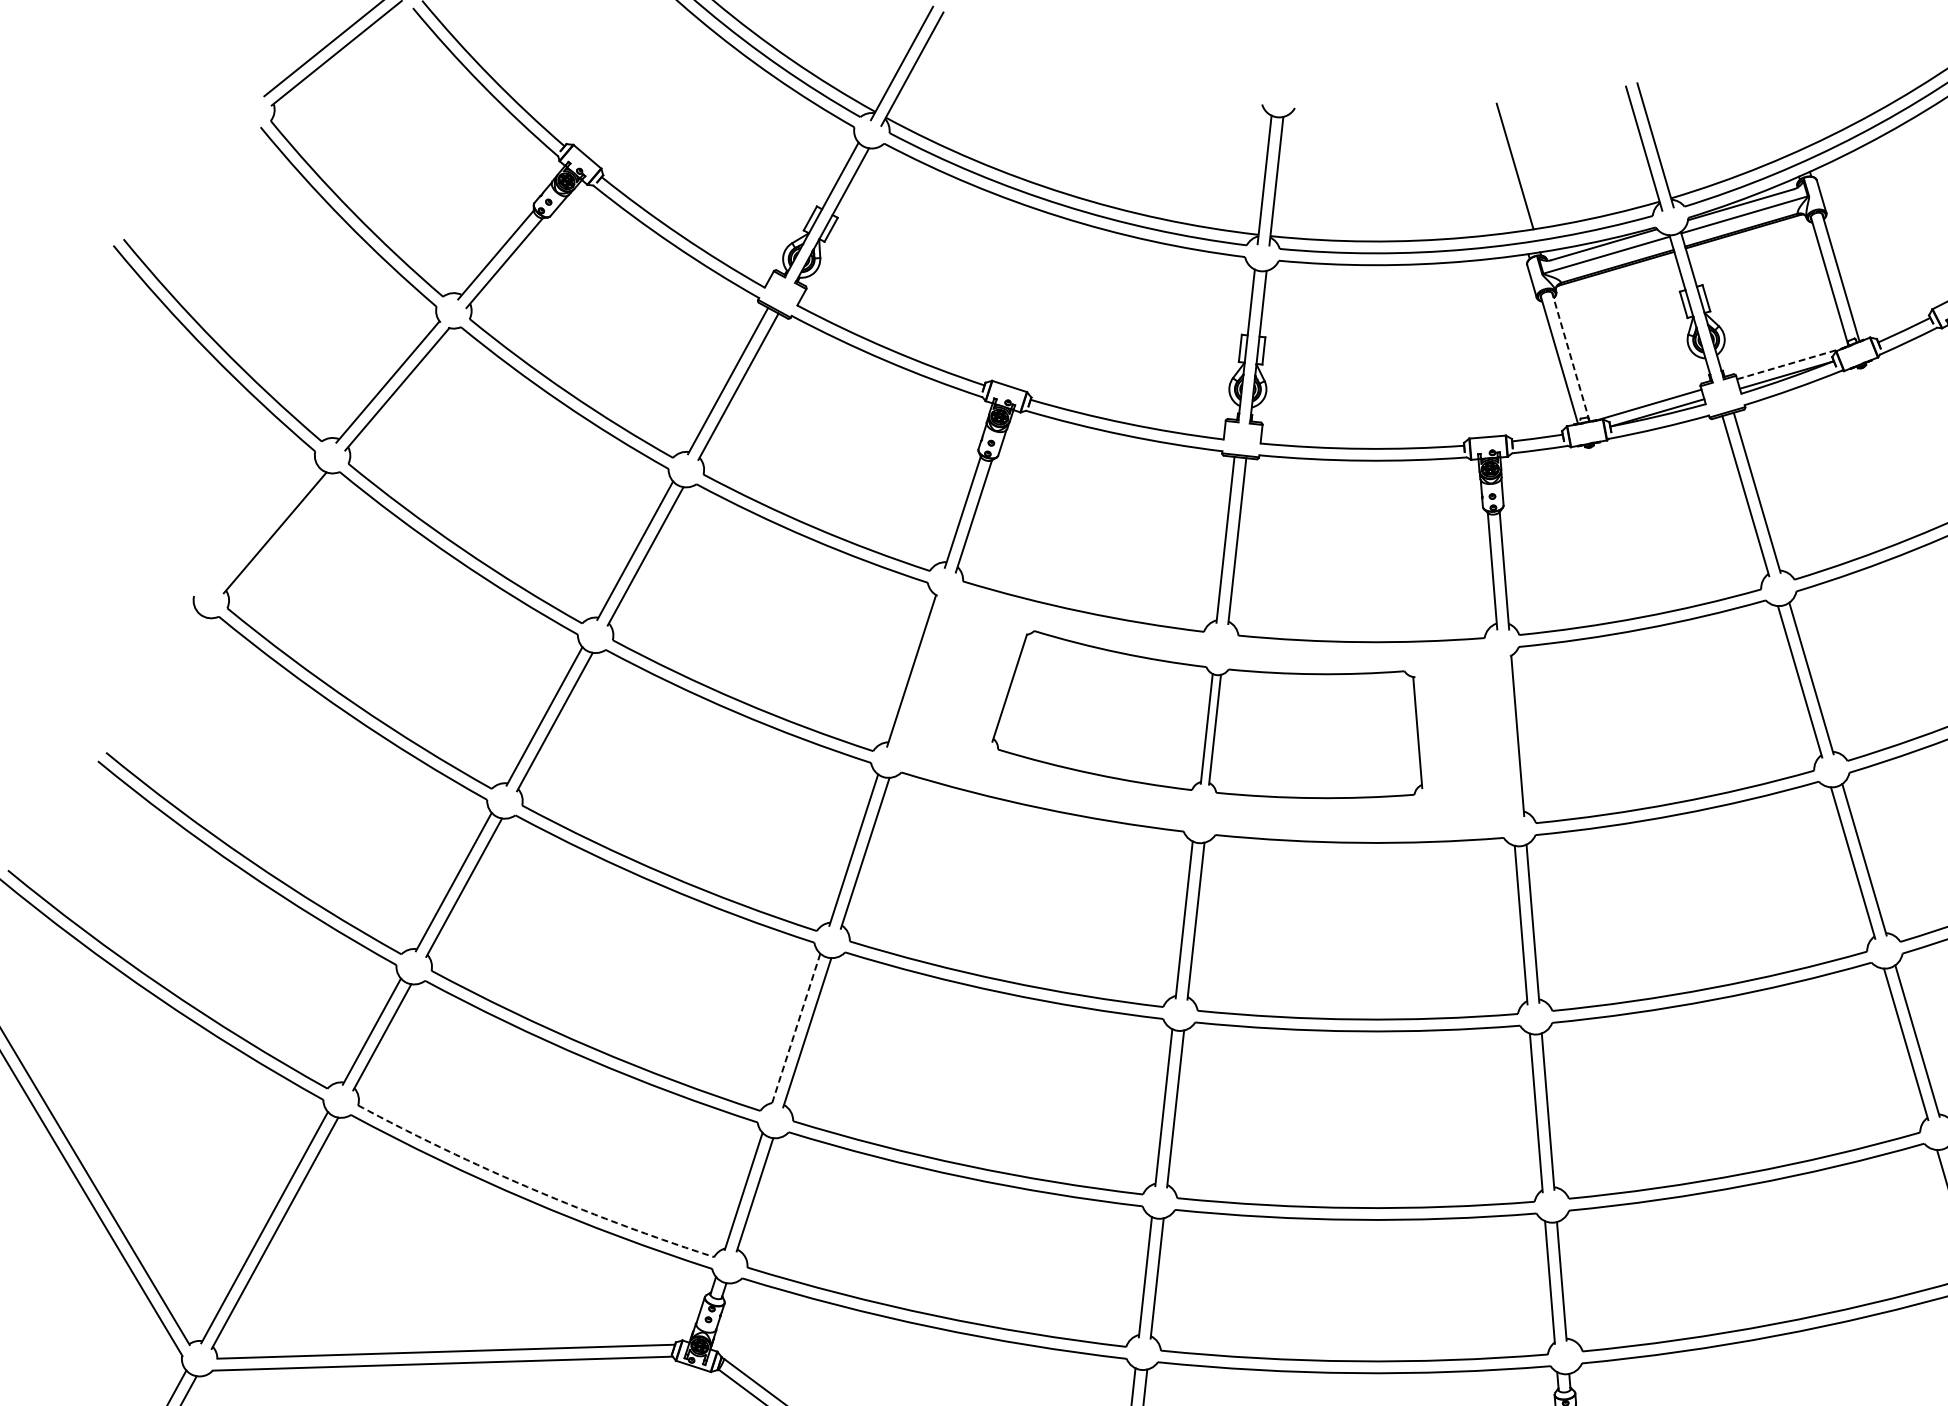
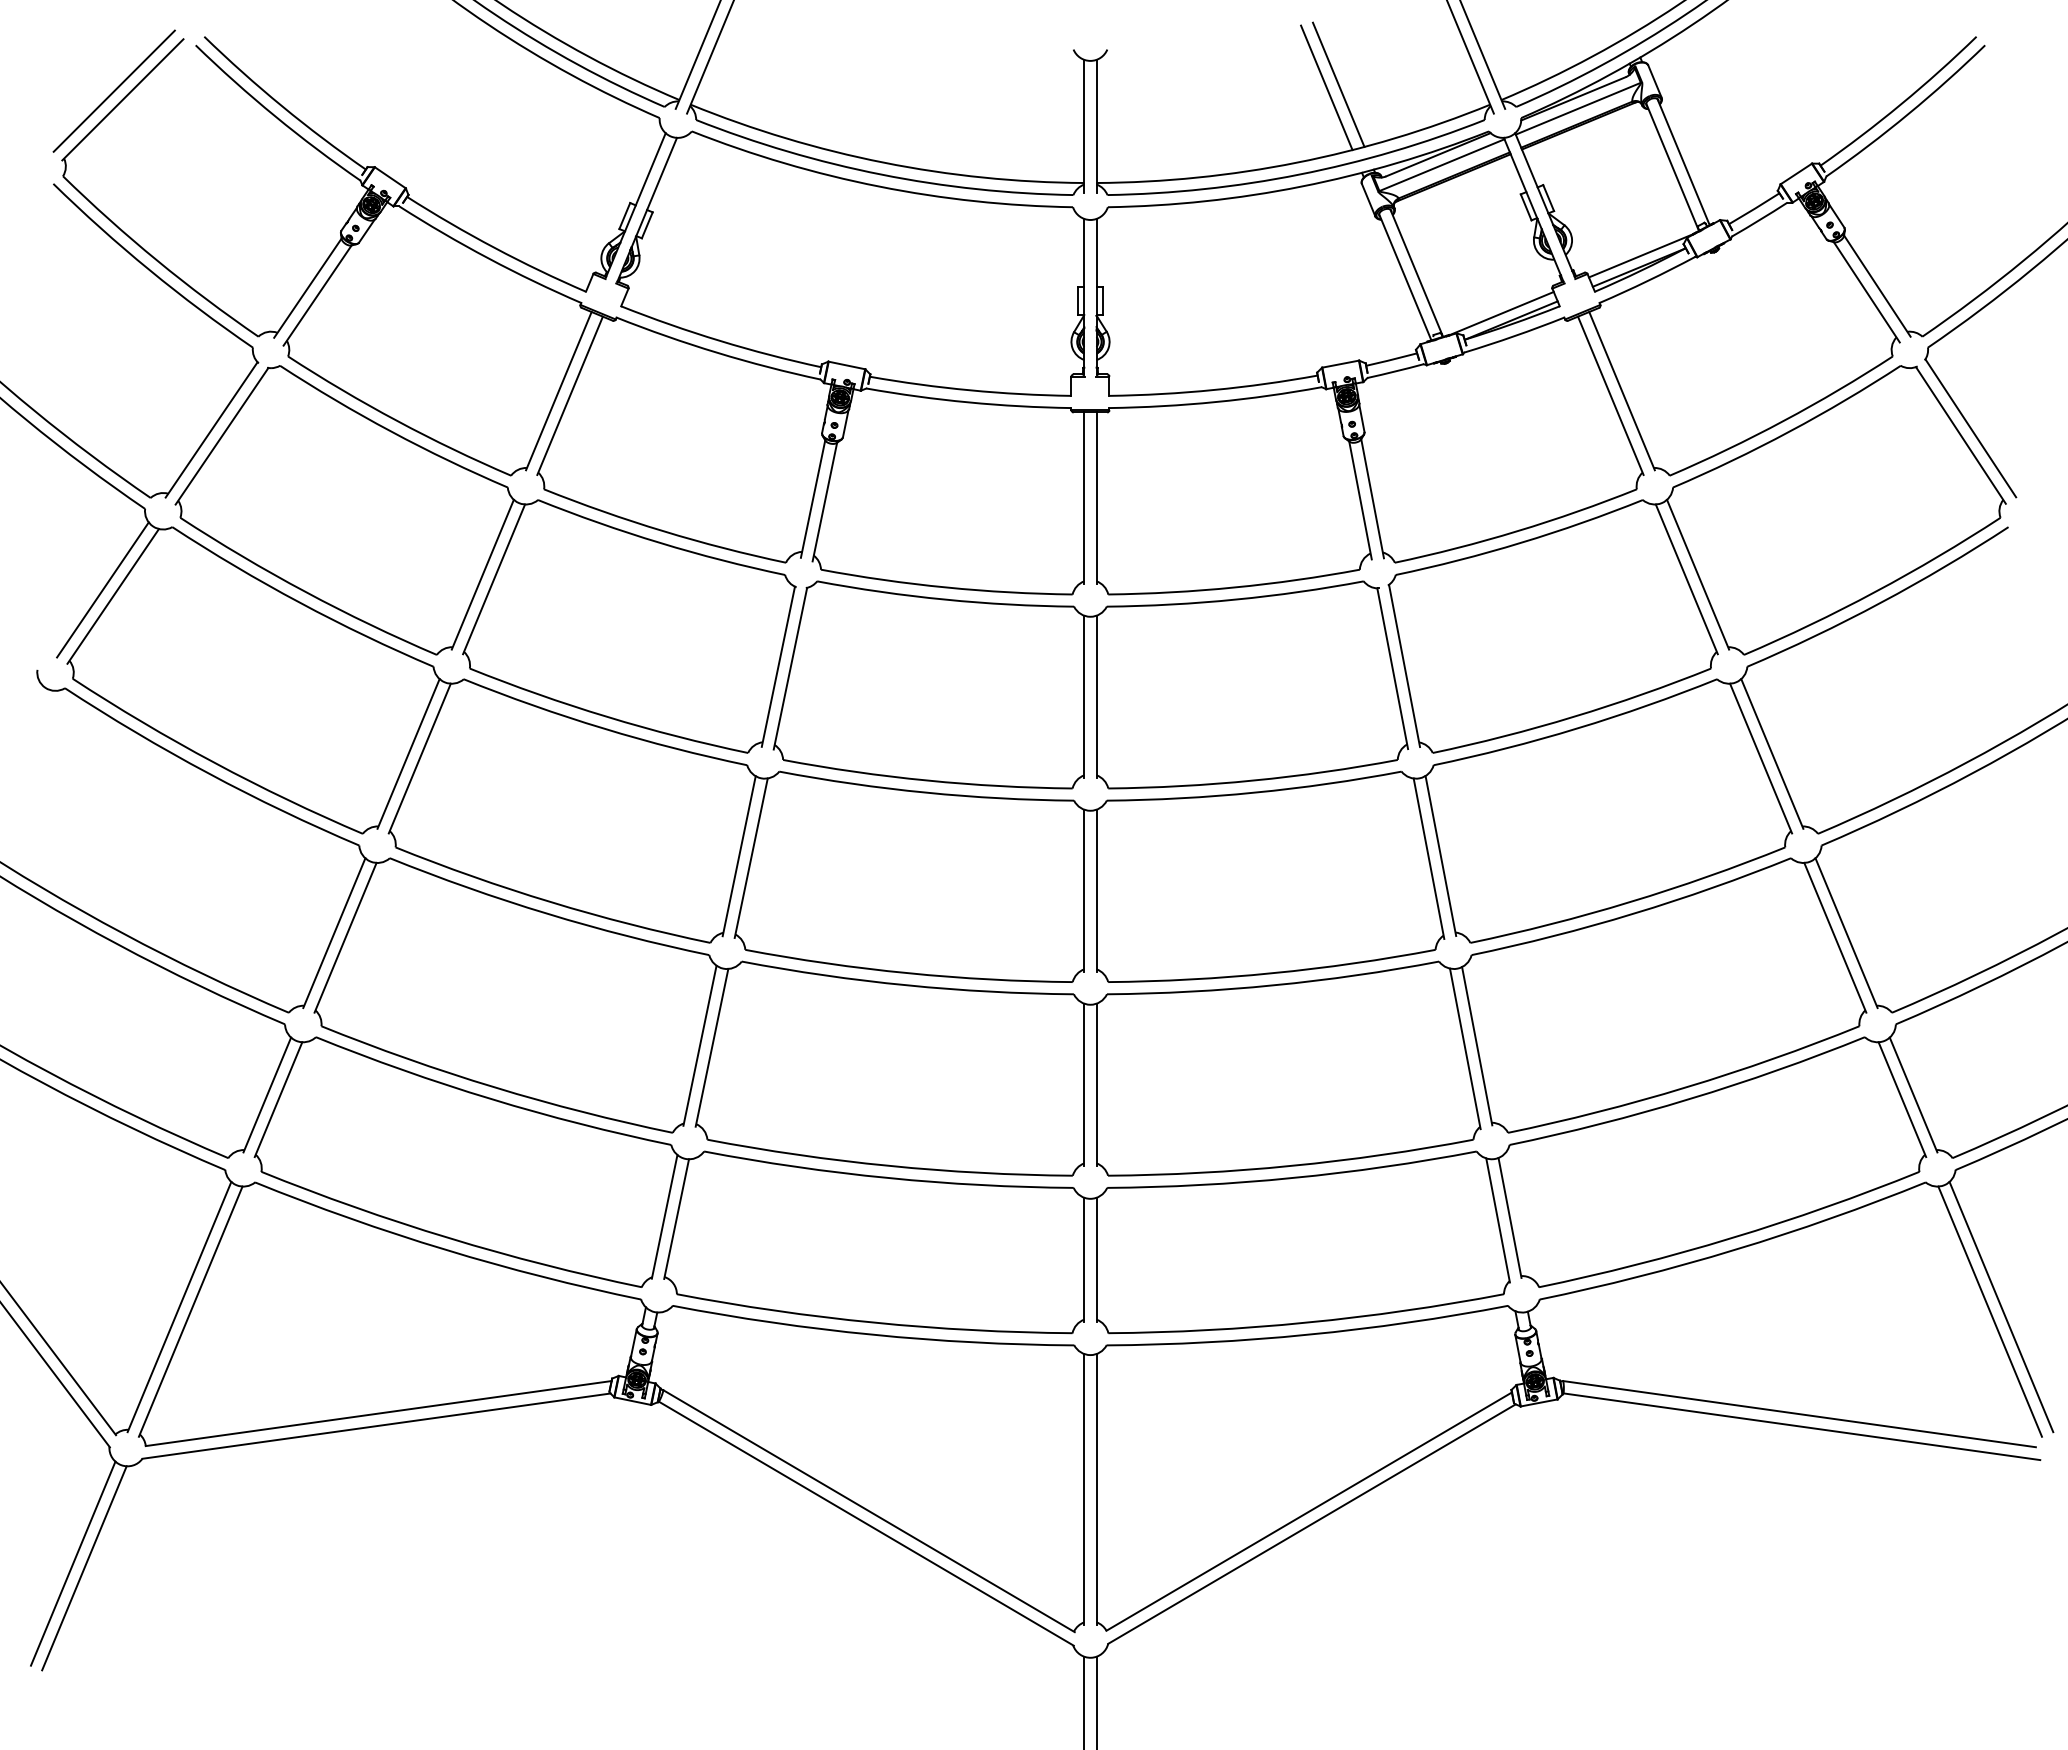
line: (1503, 167) -> (1326, 87), added
line: (1570, 357) -> (1416, 273), dashed -> solid
line: (1790, 363) -> (1641, 255), dashed -> solid
line: (265, 525) -> (102, 589), added
part: (1211, 720) -> (1090, 684), size x1.43
line: (796, 1029) -> (700, 1045), dashed -> solid
arc: (533, 1189) -> (449, 1238), dashed -> solid

